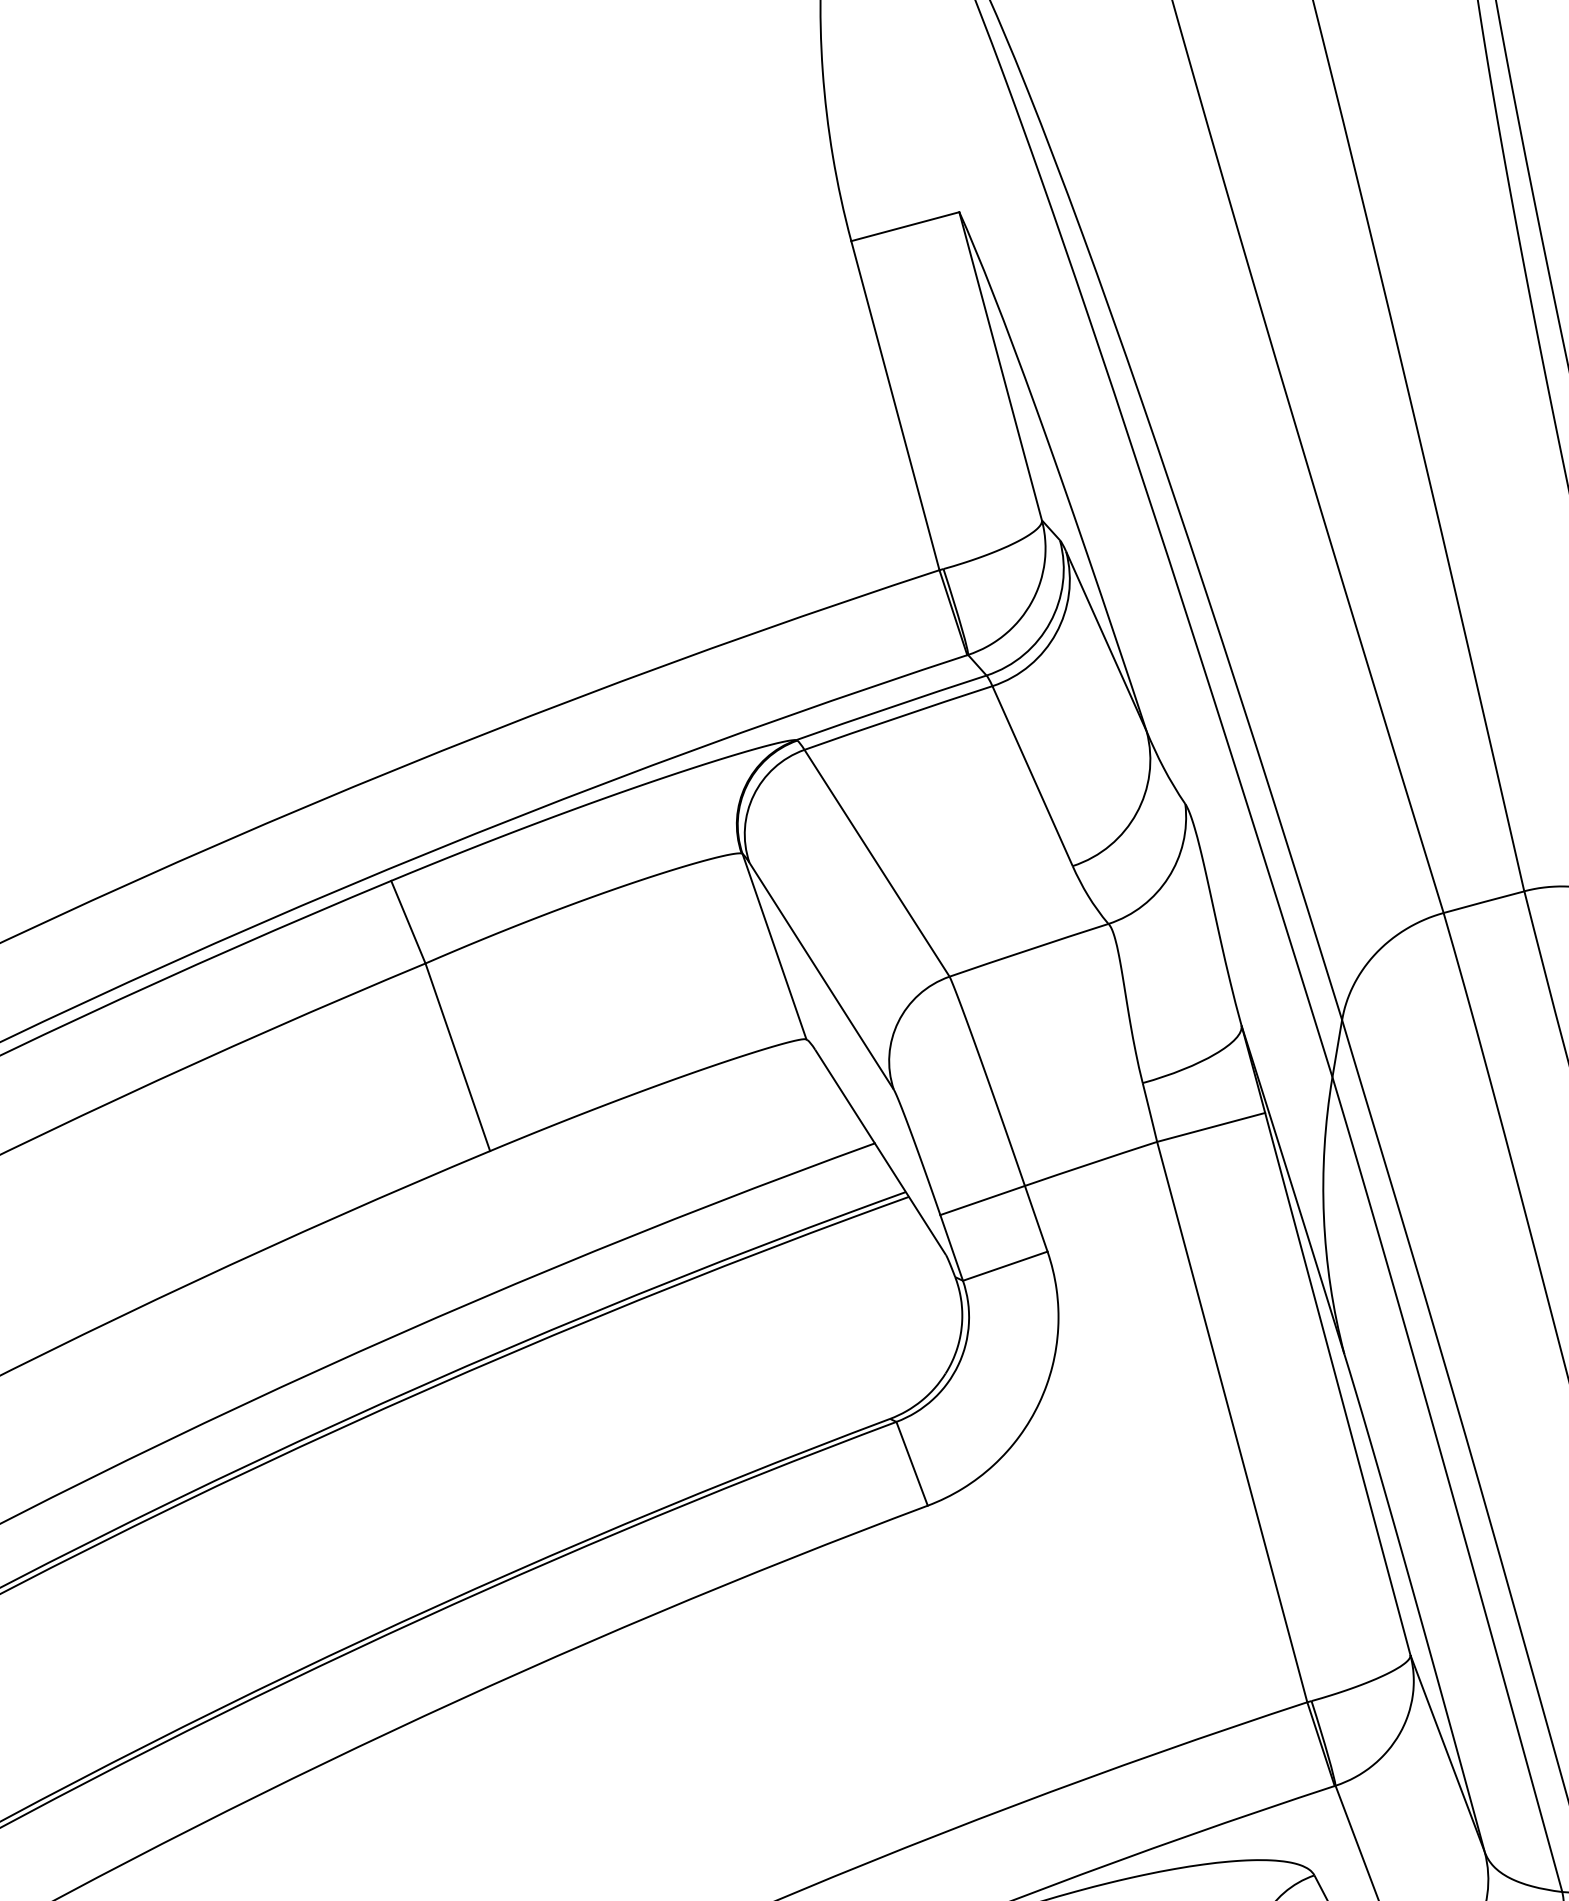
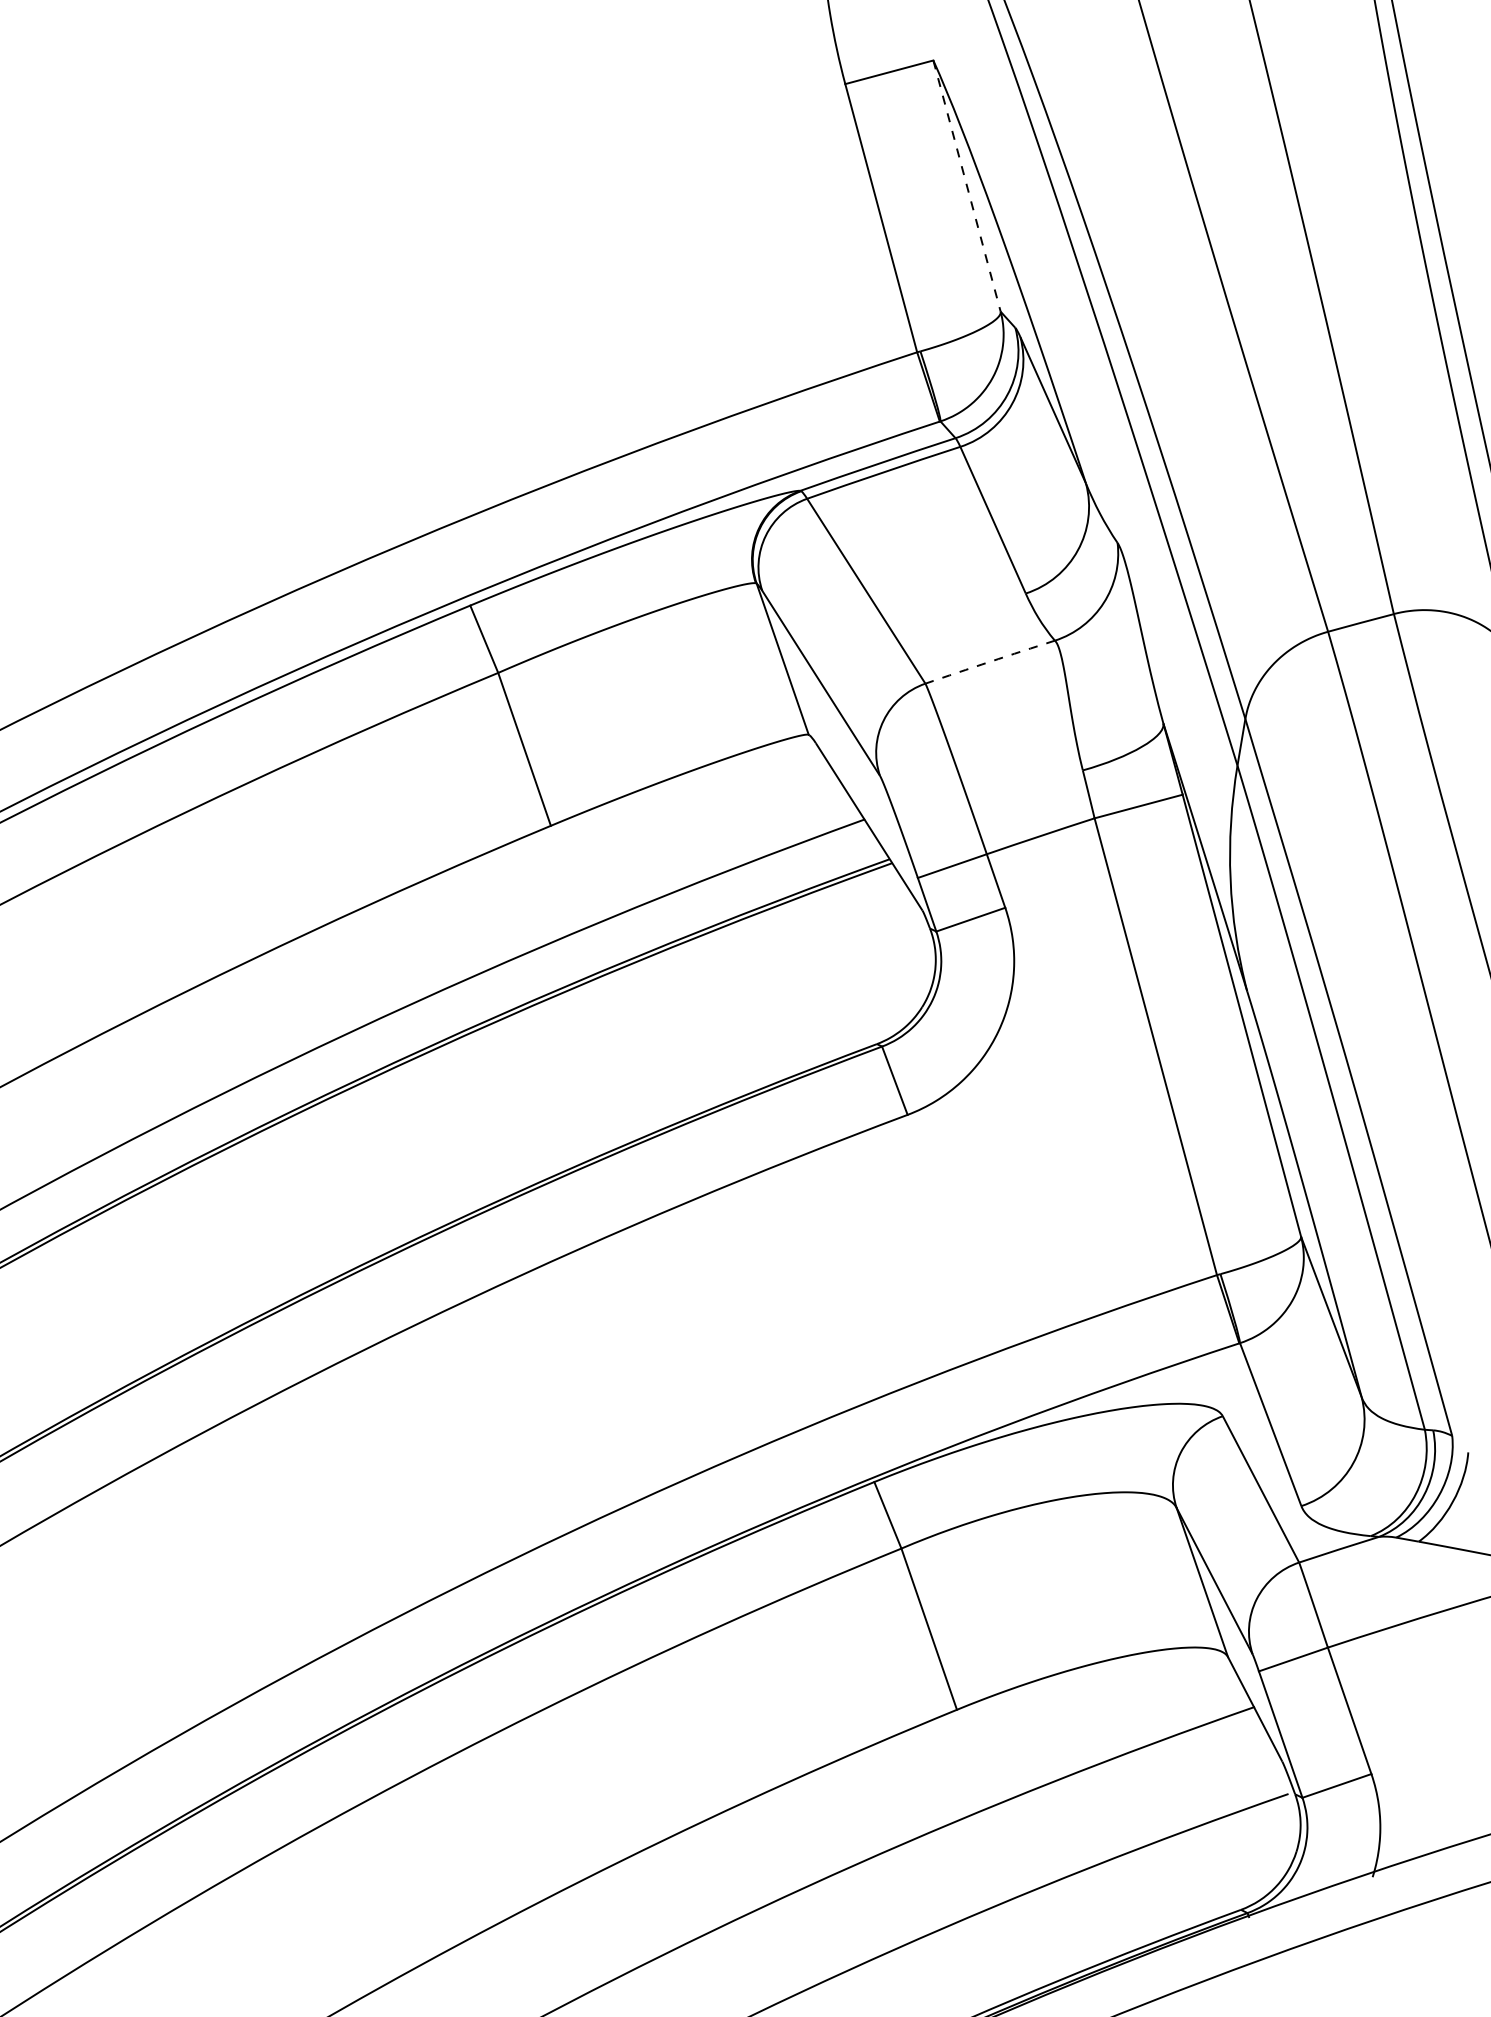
line: (1001, 366) -> (967, 186), solid -> dashed
arc: (1029, 949) -> (990, 661), solid -> dashed

